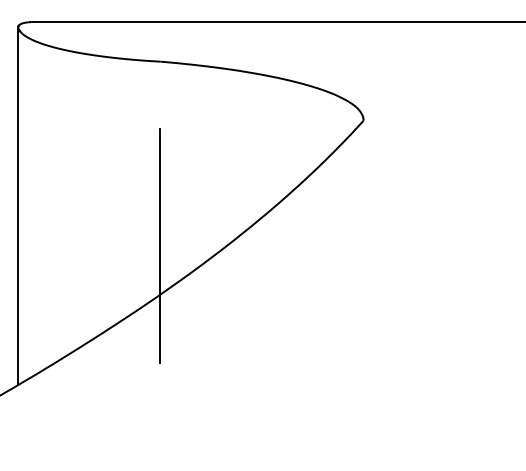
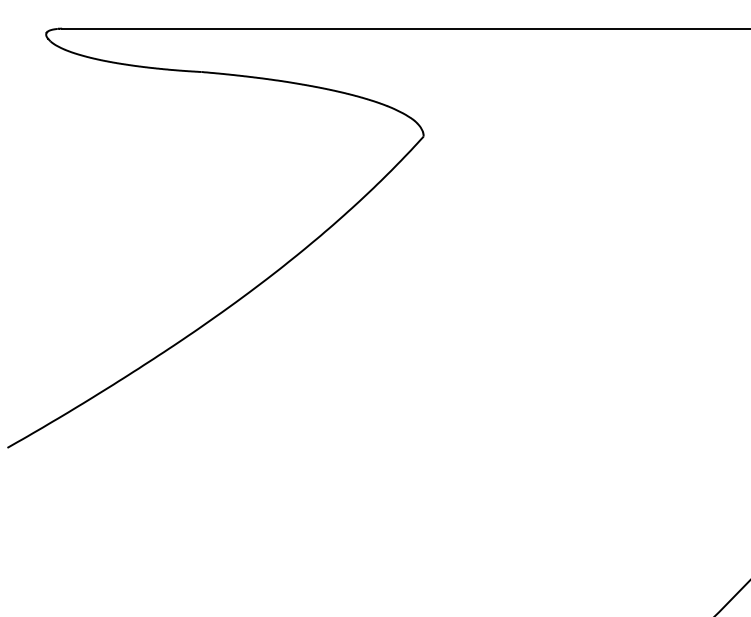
line: (18, 205) -> (46, 229), removed
line: (160, 245) -> (201, 273), removed

